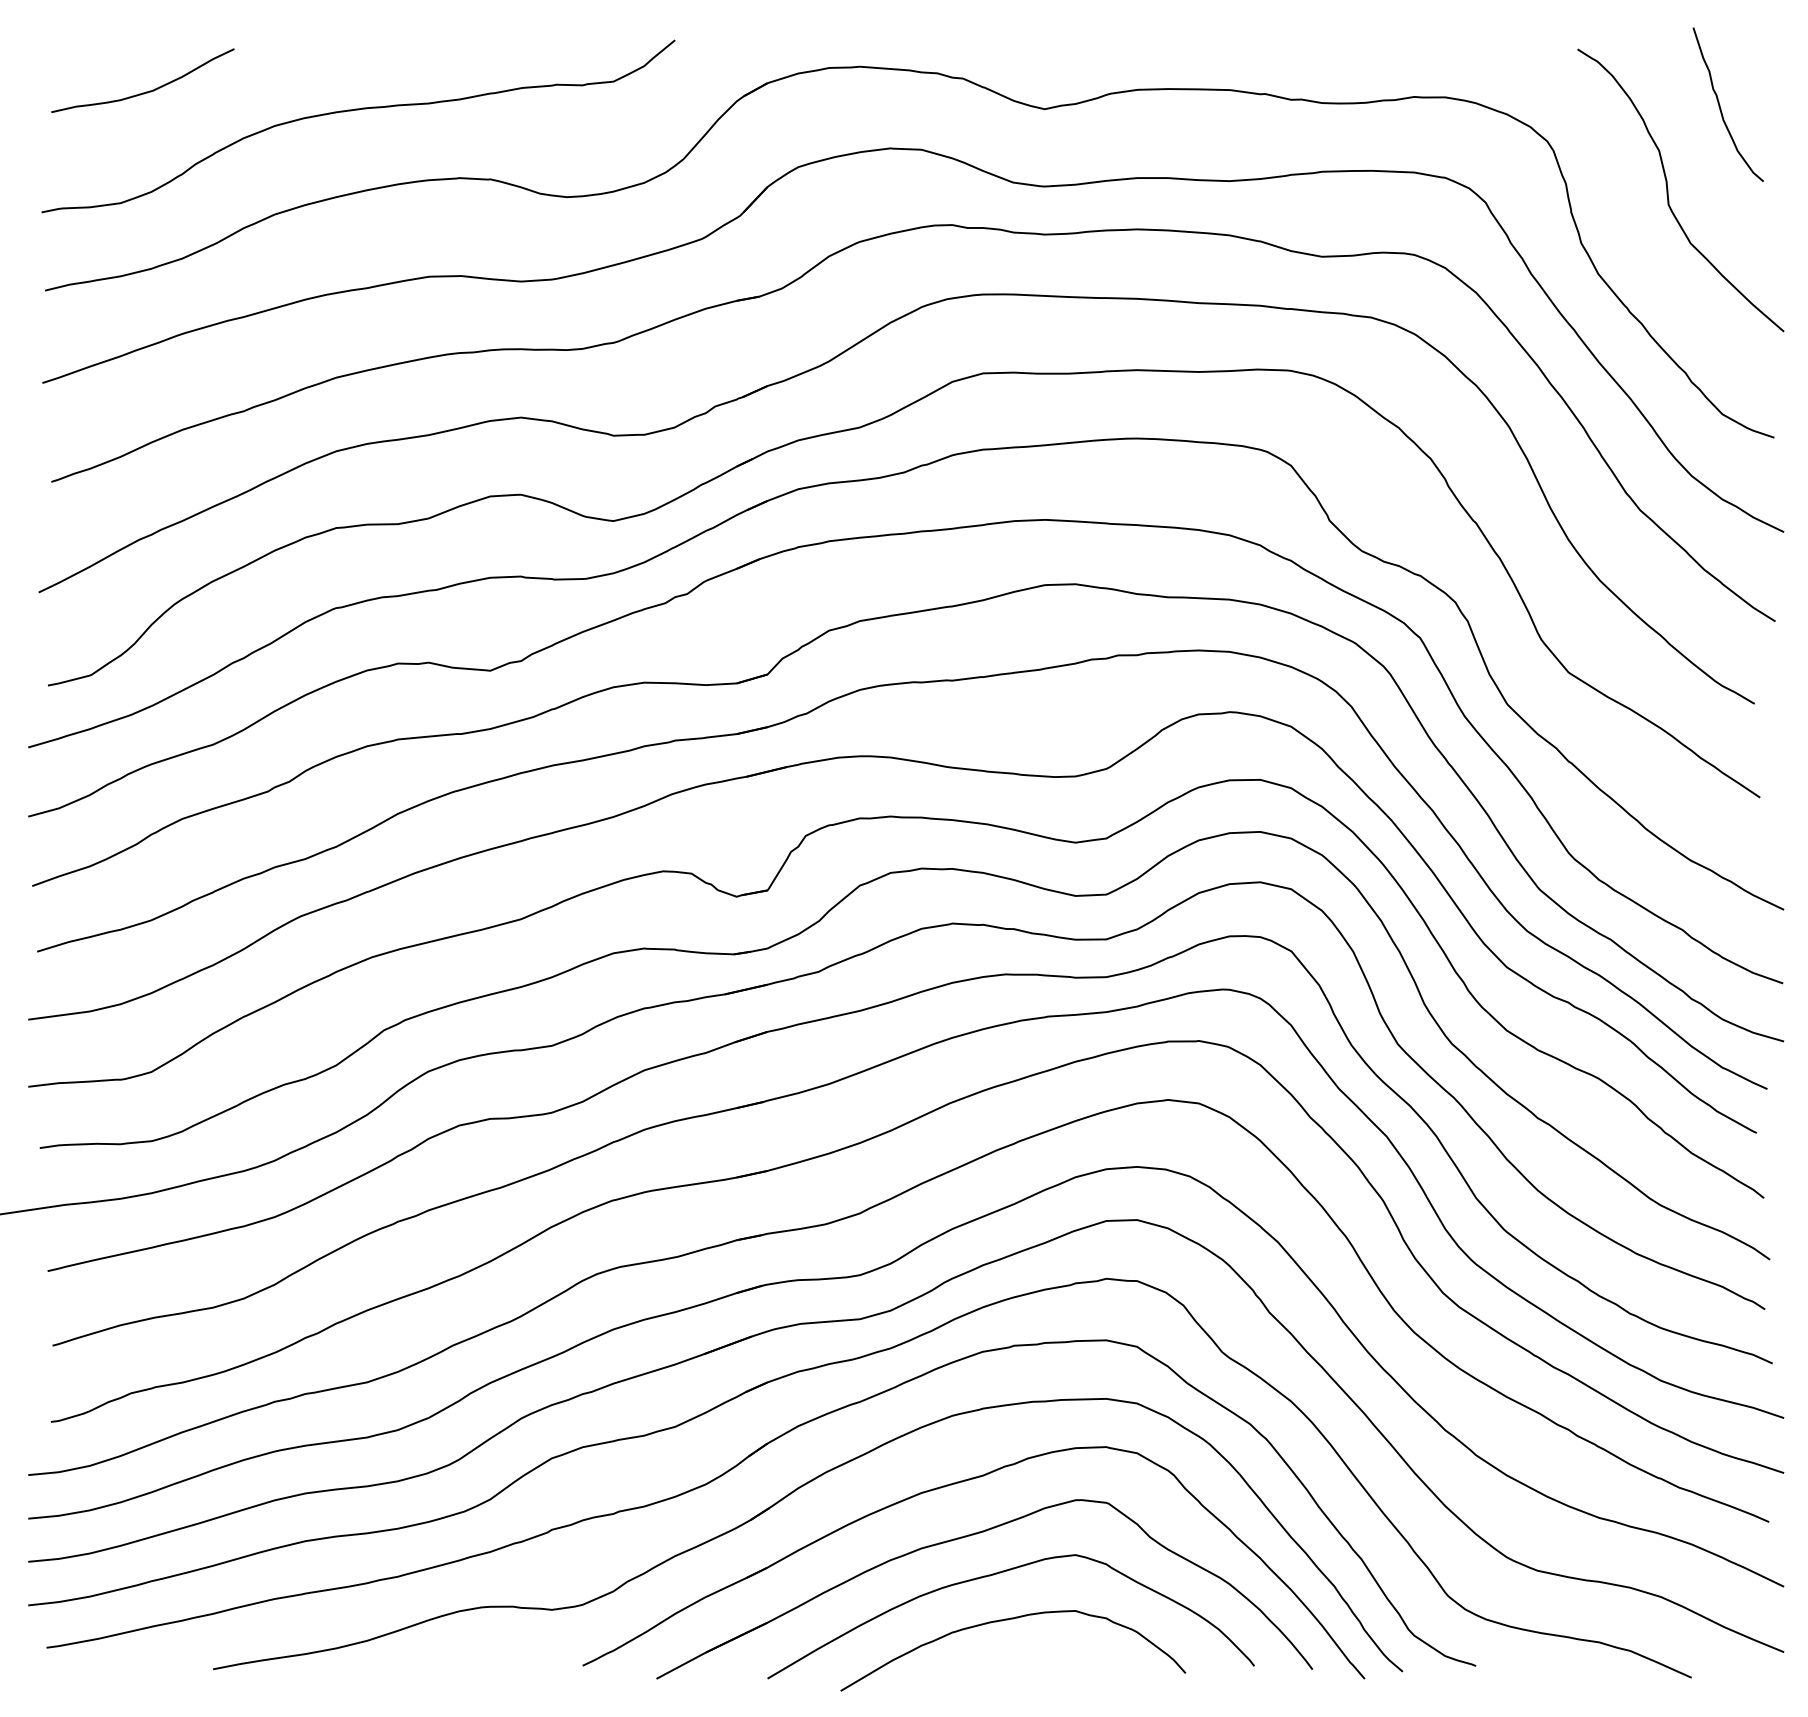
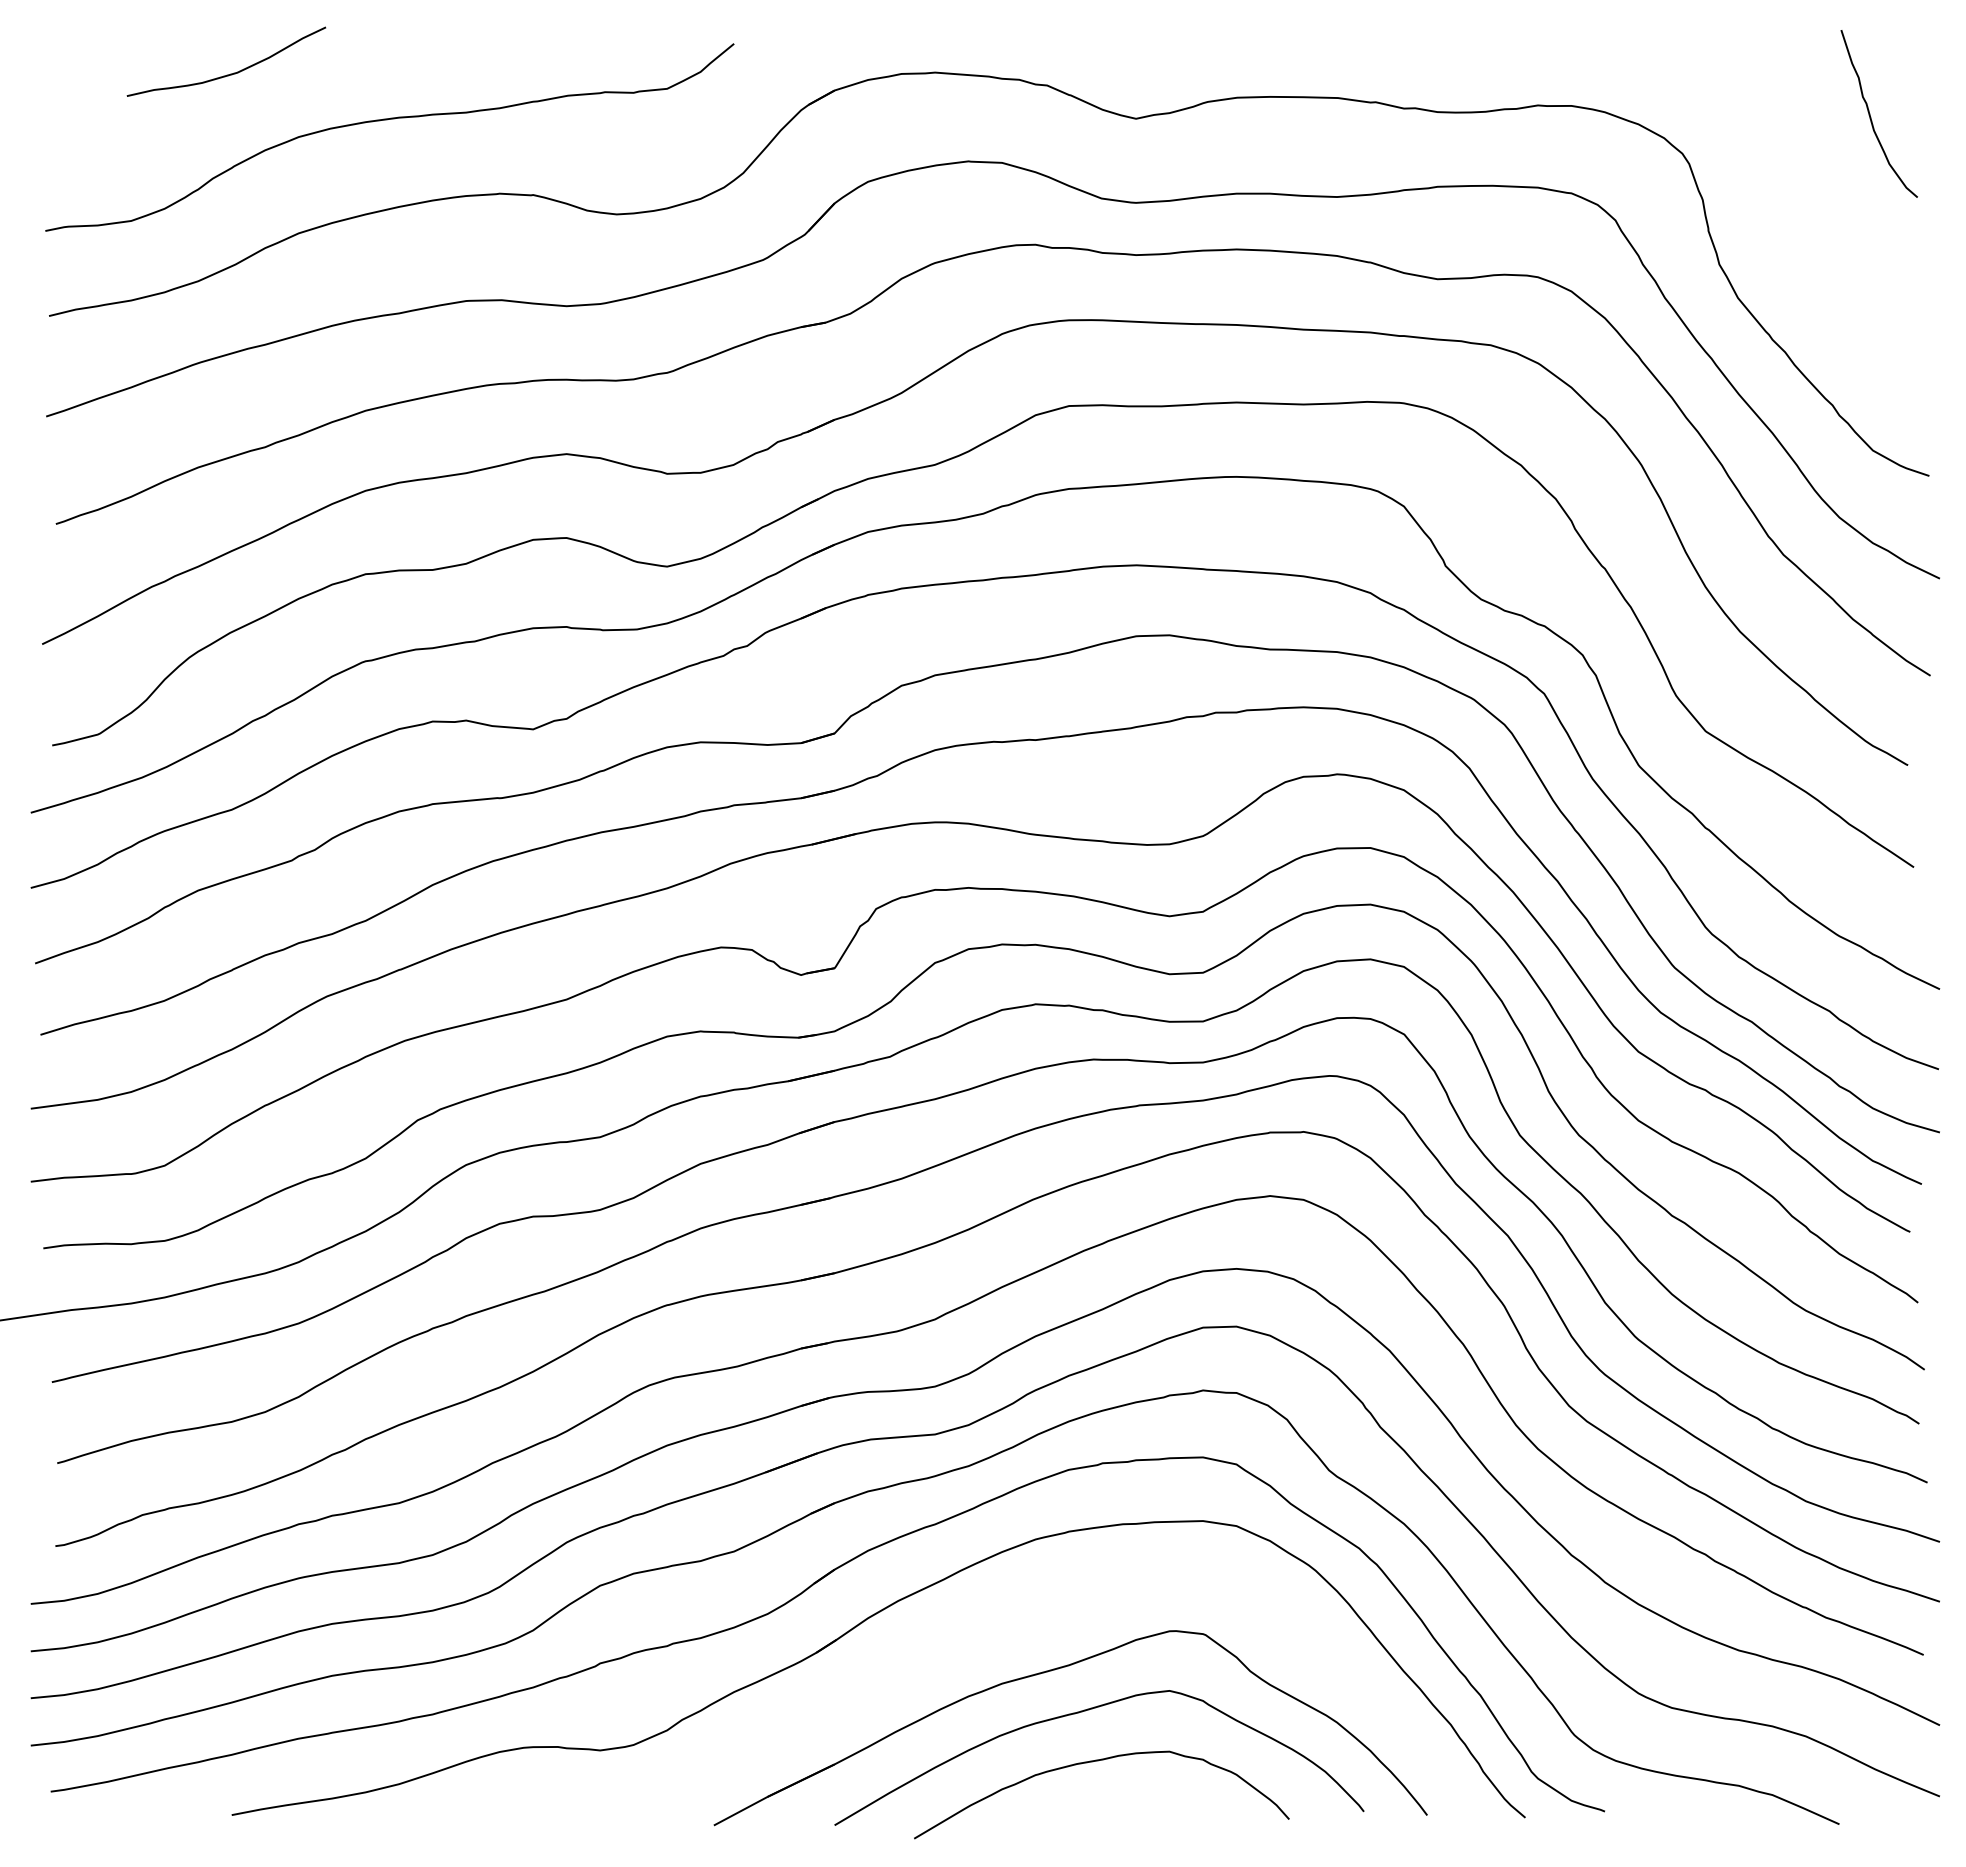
curve: (146, 91) -> (230, 73), moved
curve: (1668, 192) -> (1814, 209), removed
part: (954, 1484) -> (1037, 1614), removed

